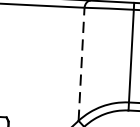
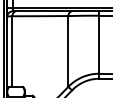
line: (81, 62) -> (68, 50), dashed -> solid

